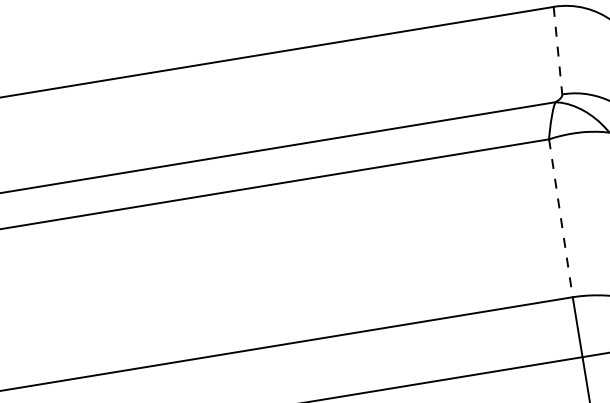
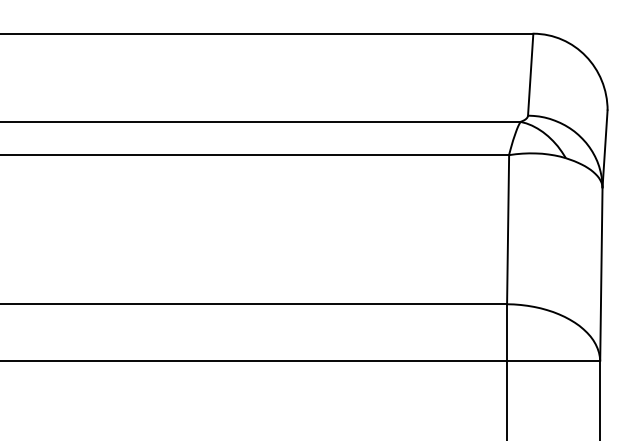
line: (557, 51) -> (530, 75), dashed -> solid
line: (561, 218) -> (508, 229), dashed -> solid

